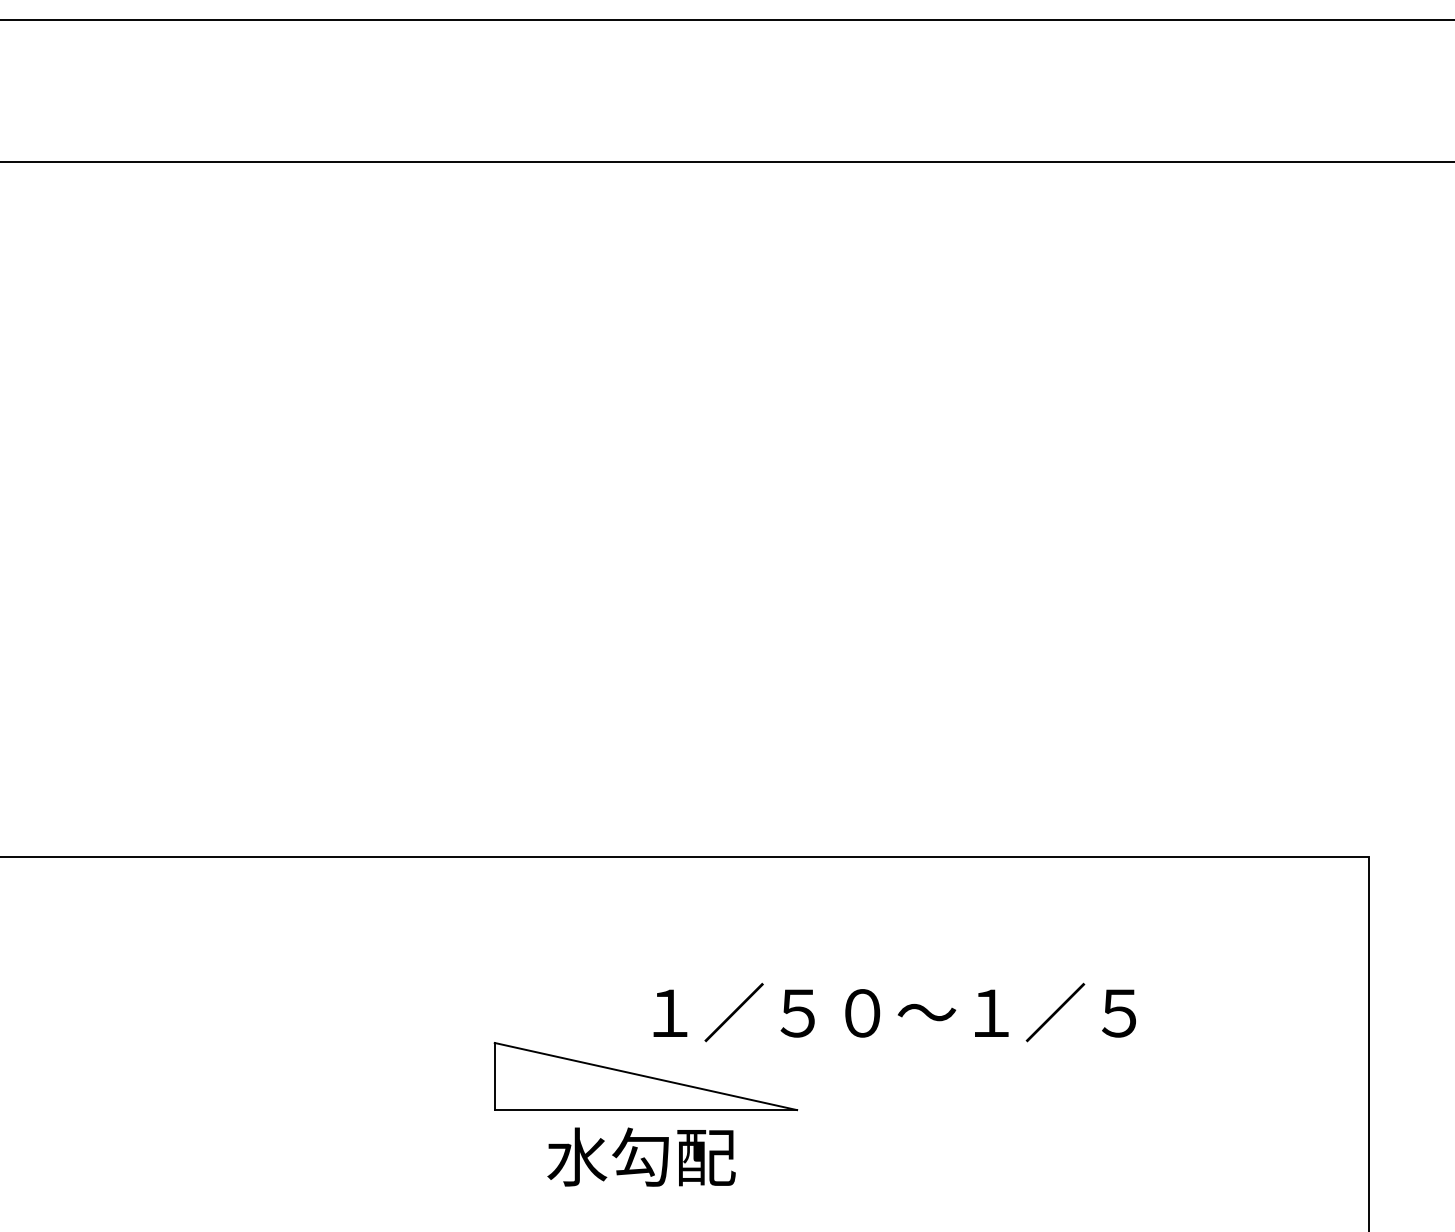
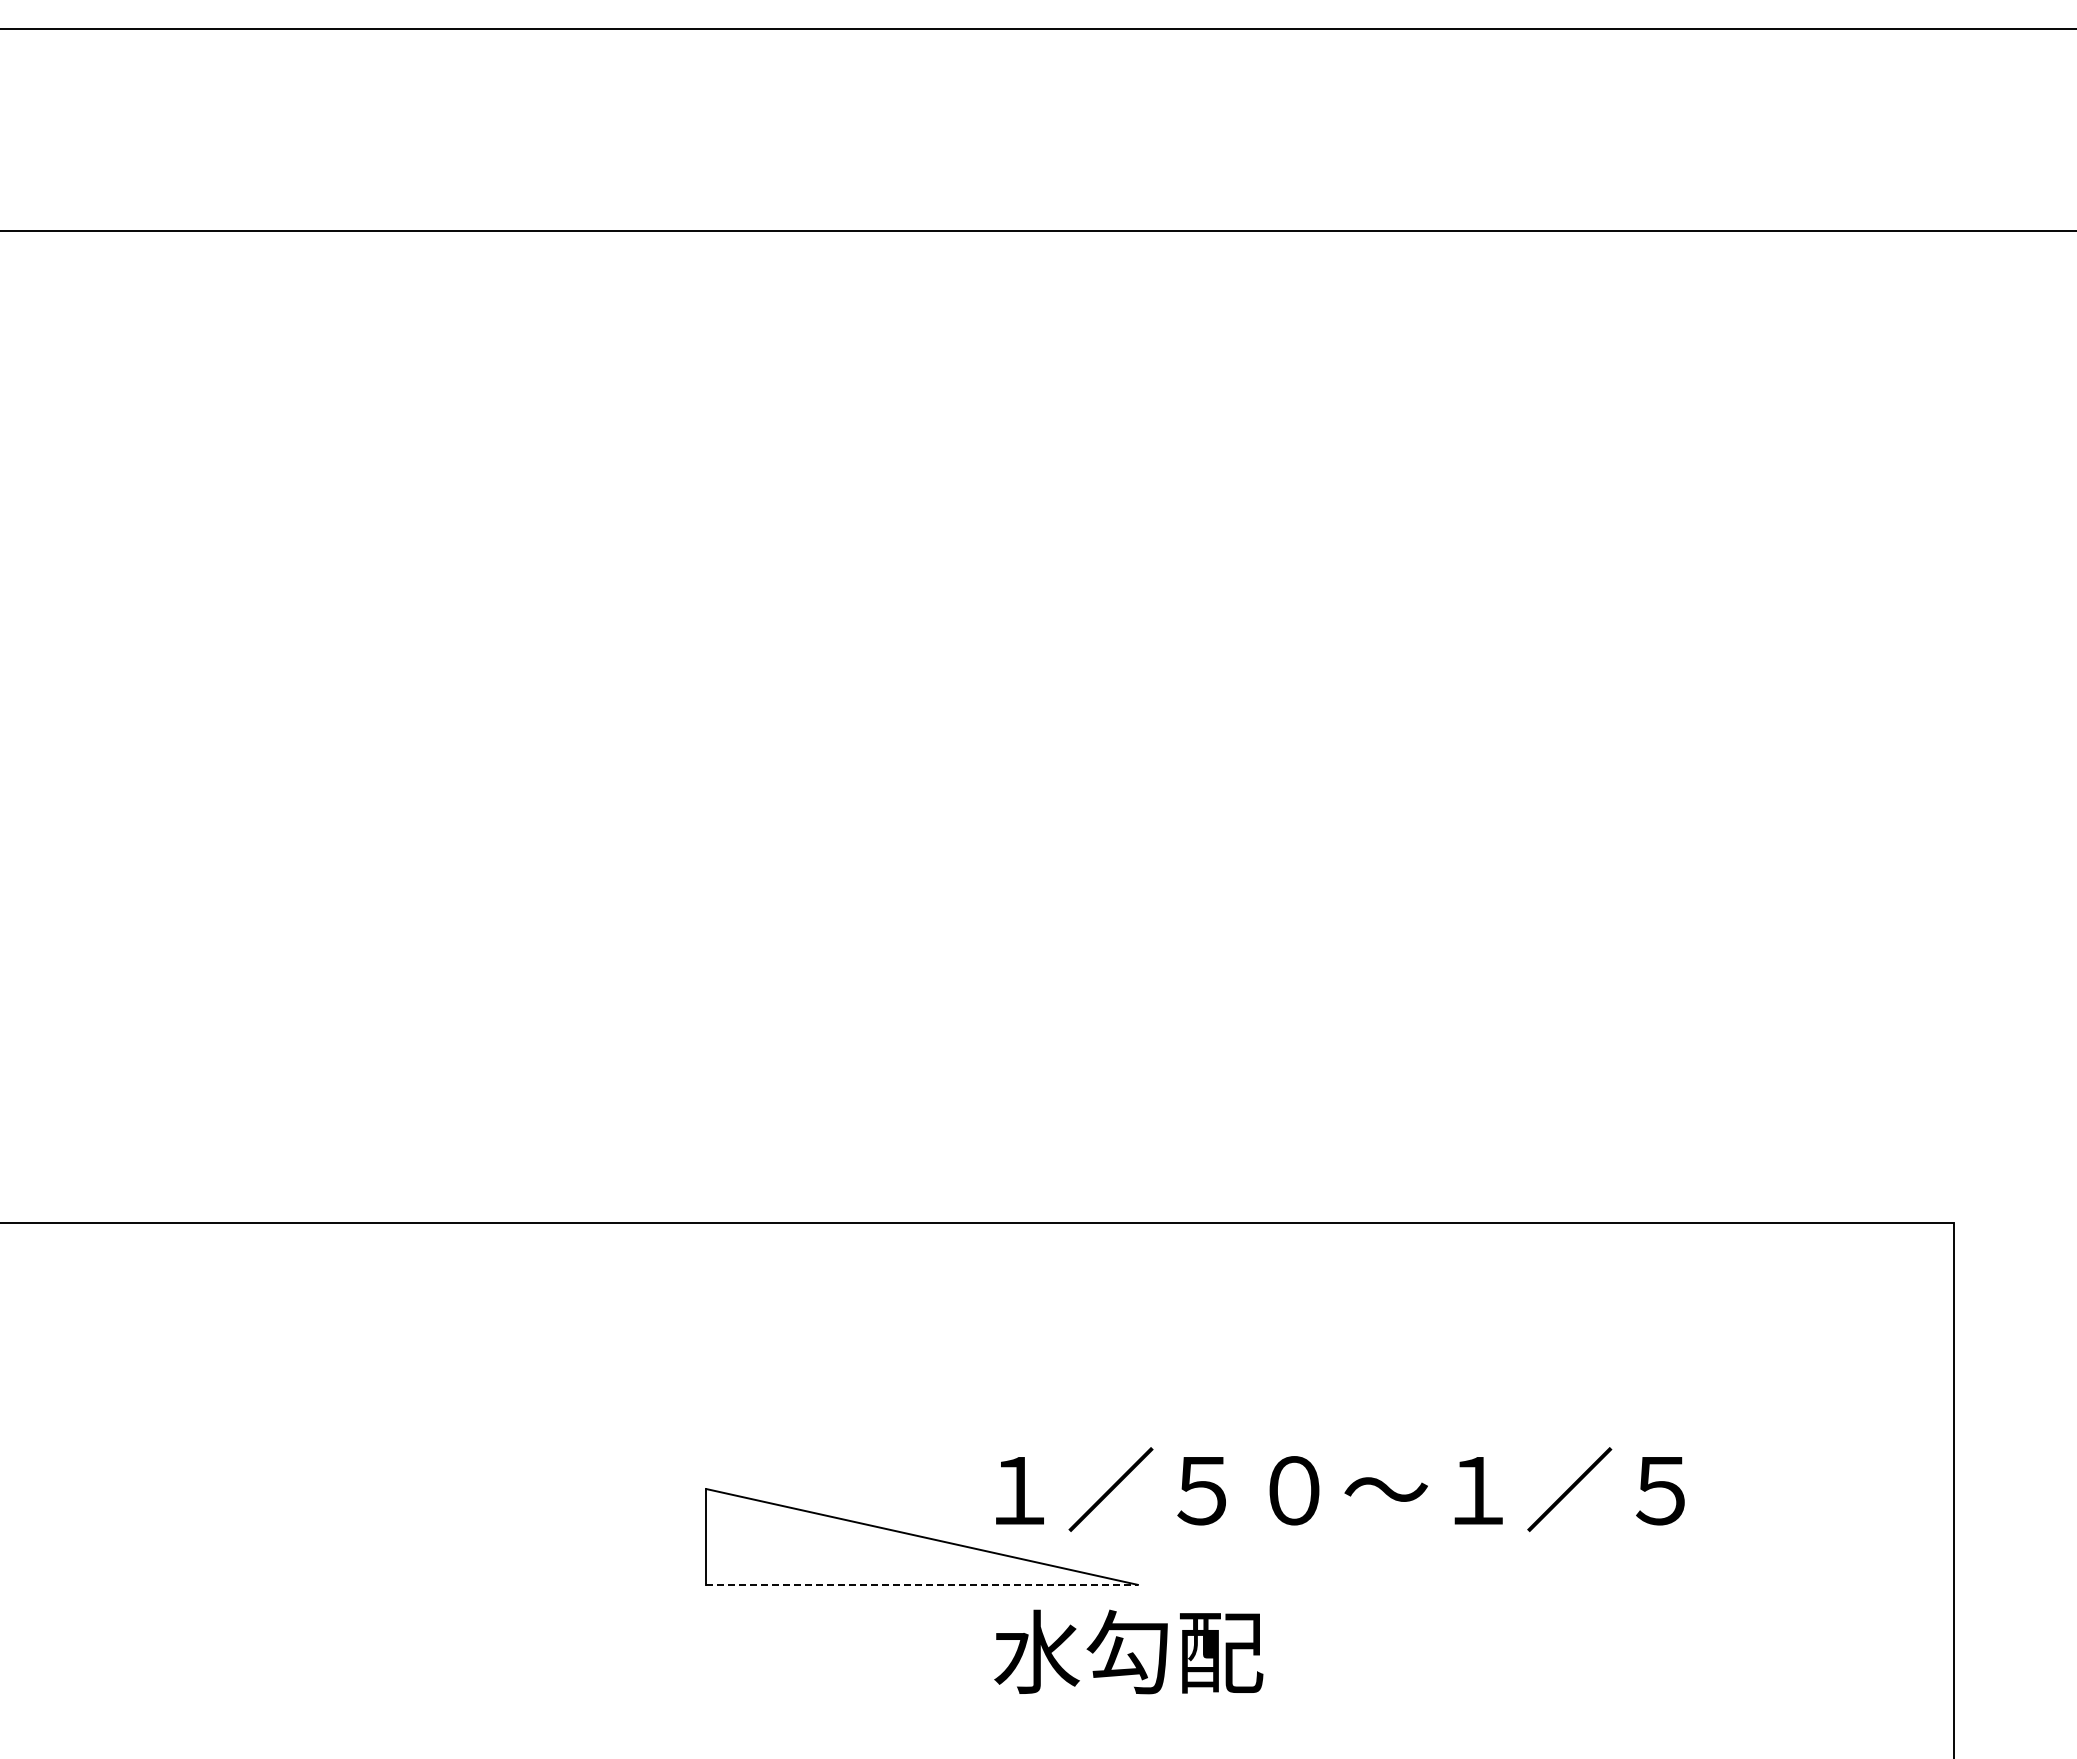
text: (894, 1012) -> (1340, 1489), moved
line: (646, 1109) -> (922, 1584), solid -> dashed
text: (641, 1156) -> (1128, 1651), moved

